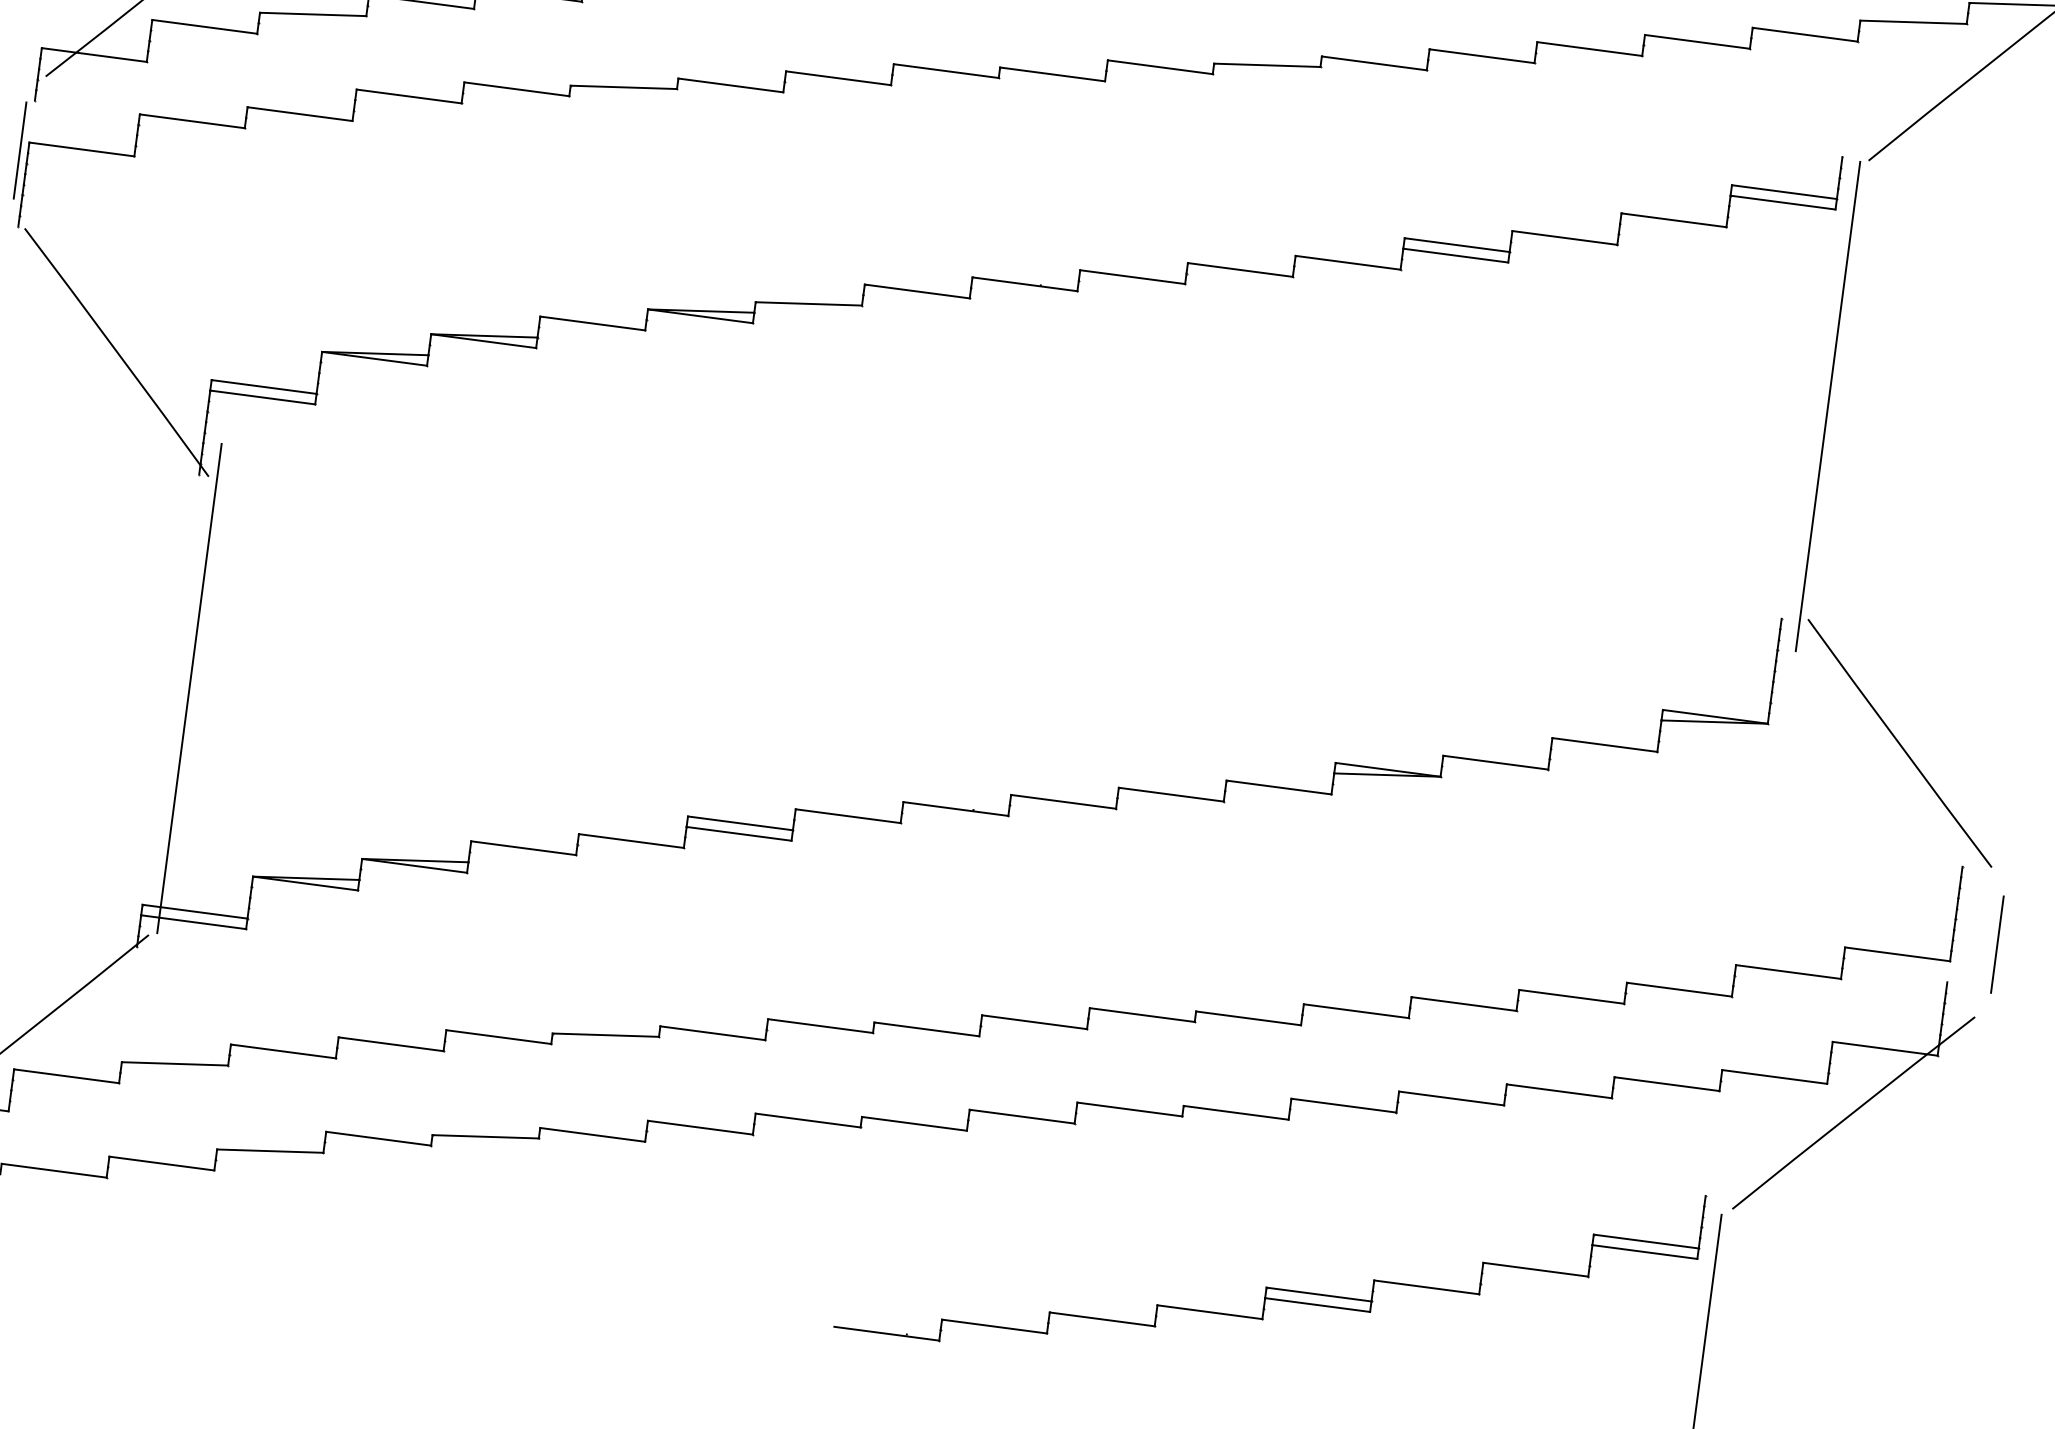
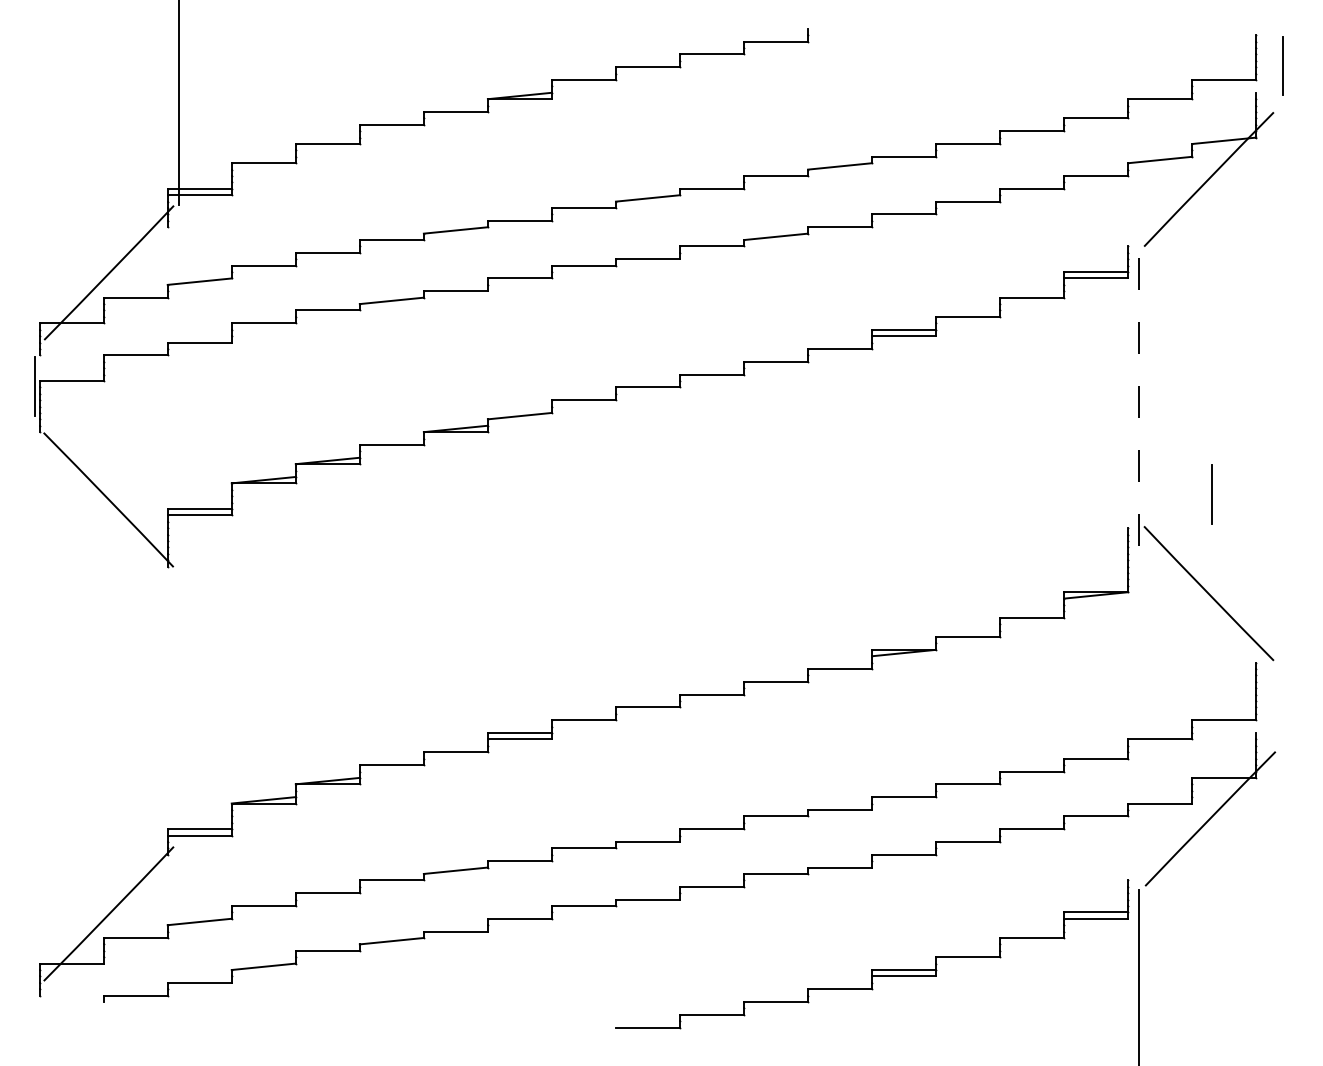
line: (1828, 405) -> (1139, 396), solid -> dashed
line: (189, 688) -> (178, 695), removed
line: (1996, 944) -> (1211, 494), moved

